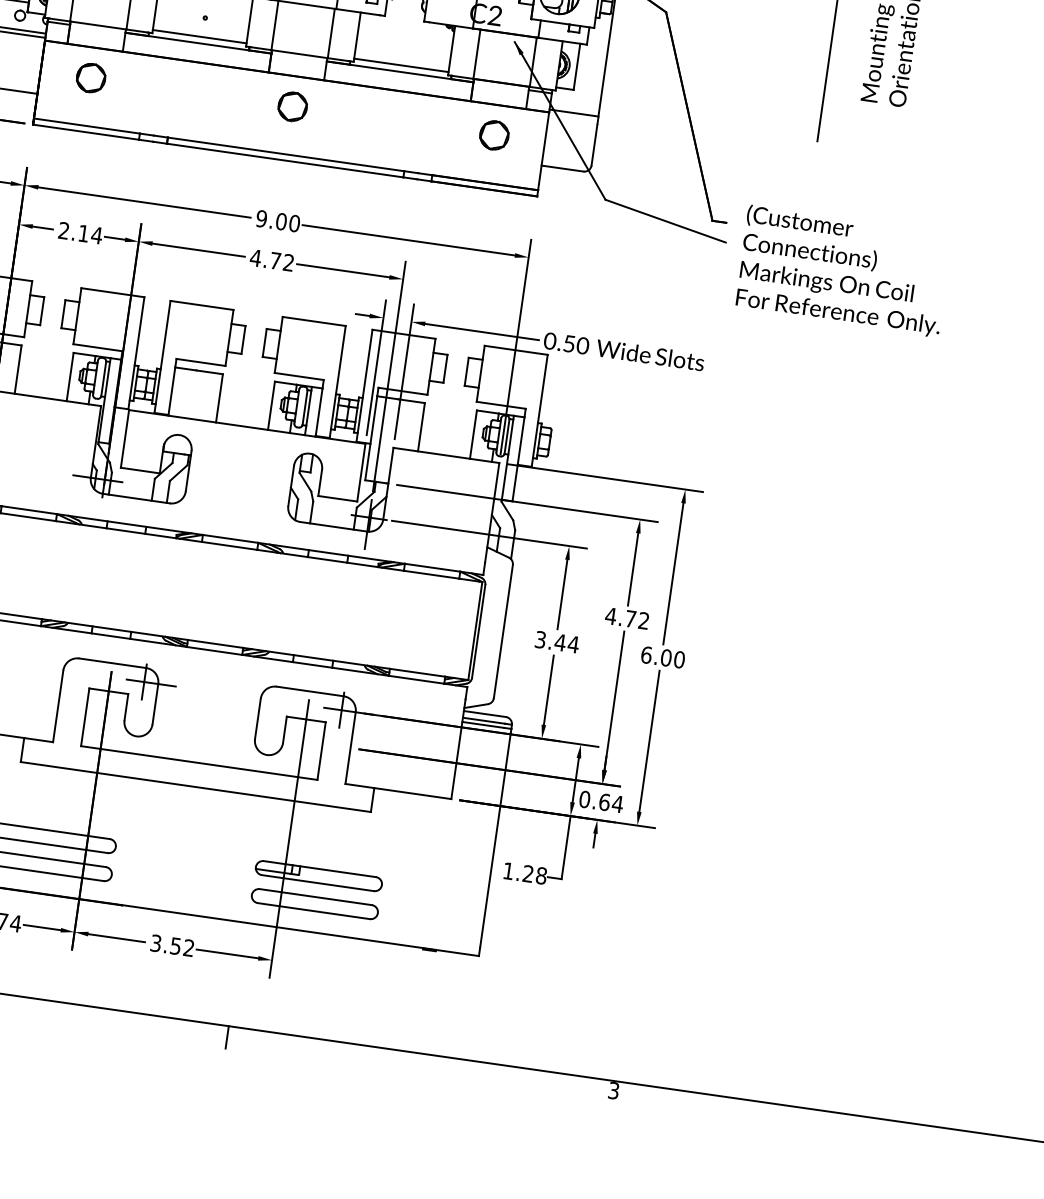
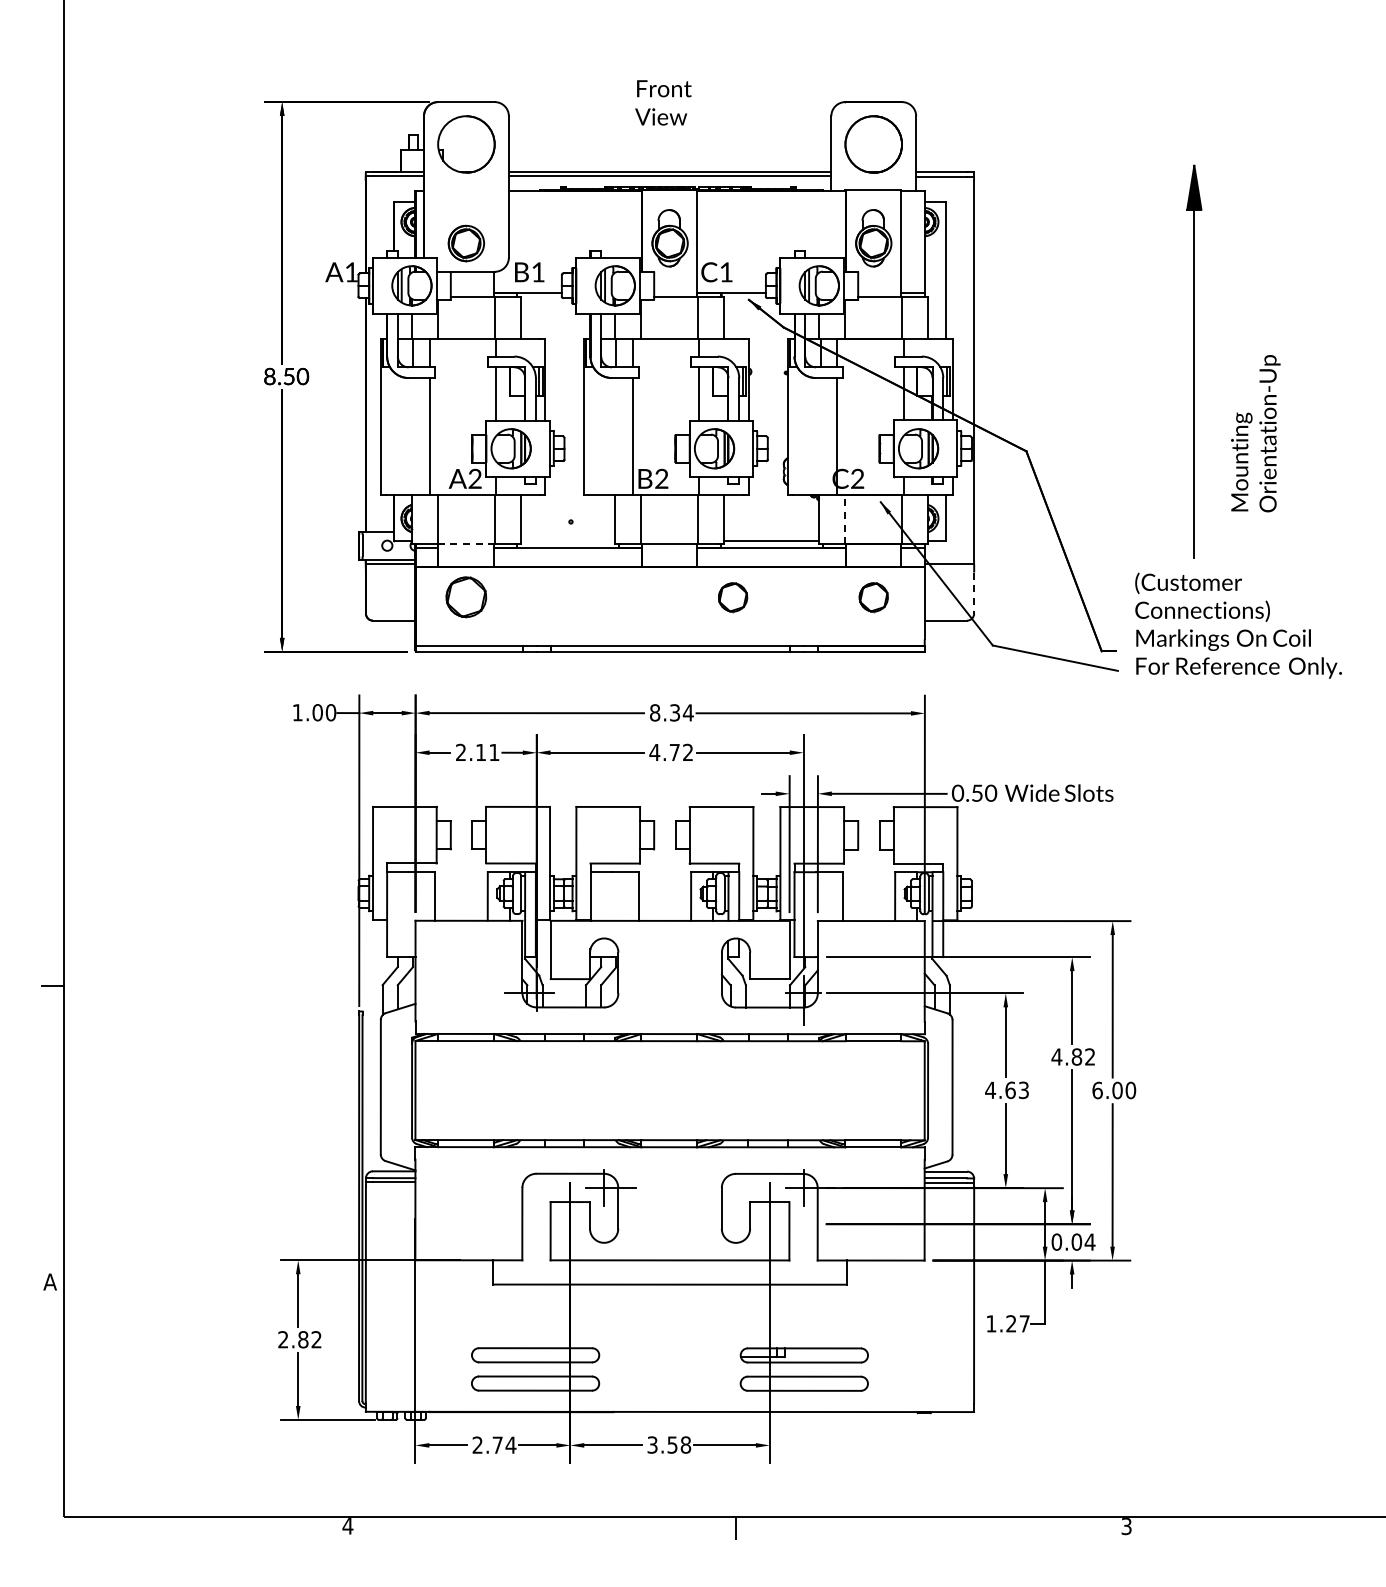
line: (98, 25) -> (466, 544), solid -> dashed
line: (199, 36) -> (567, 541), removed
line: (477, 54) -> (845, 519), solid -> dashed
part: (91, 78) -> (466, 597), size x1.4
part: (293, 106) -> (733, 597), moved
line: (594, 145) -> (974, 593), solid -> dashed
text: (277, 220) -> (671, 712), 9.00 -> 8.34
text: (96, 235) -> (493, 752), 2.14 -> 2.11
text: (843, 271) -> (1238, 625), moved
text: (630, 618) -> (1076, 1056), 4.72 -> 4.82
text: (557, 642) -> (1007, 1090), 3.44 -> 4.63
text: (604, 801) -> (1076, 1241), 0.64 -> 0.04
text: (541, 875) -> (1024, 1323), 1.28 -> 1.27
text: (188, 947) -> (685, 1444), 3.52 -> 3.58

